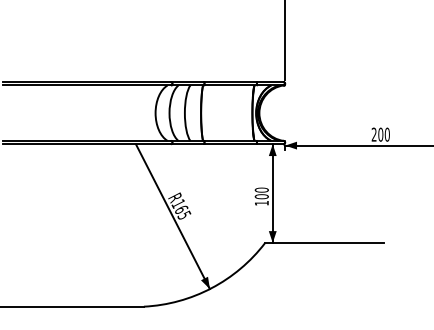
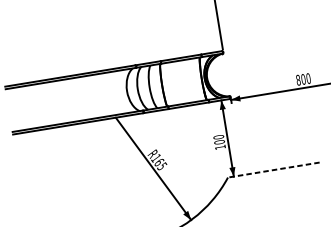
text: (373, 134) -> (297, 80), 200 -> 800
line: (324, 242) -> (273, 169), solid -> dashed

